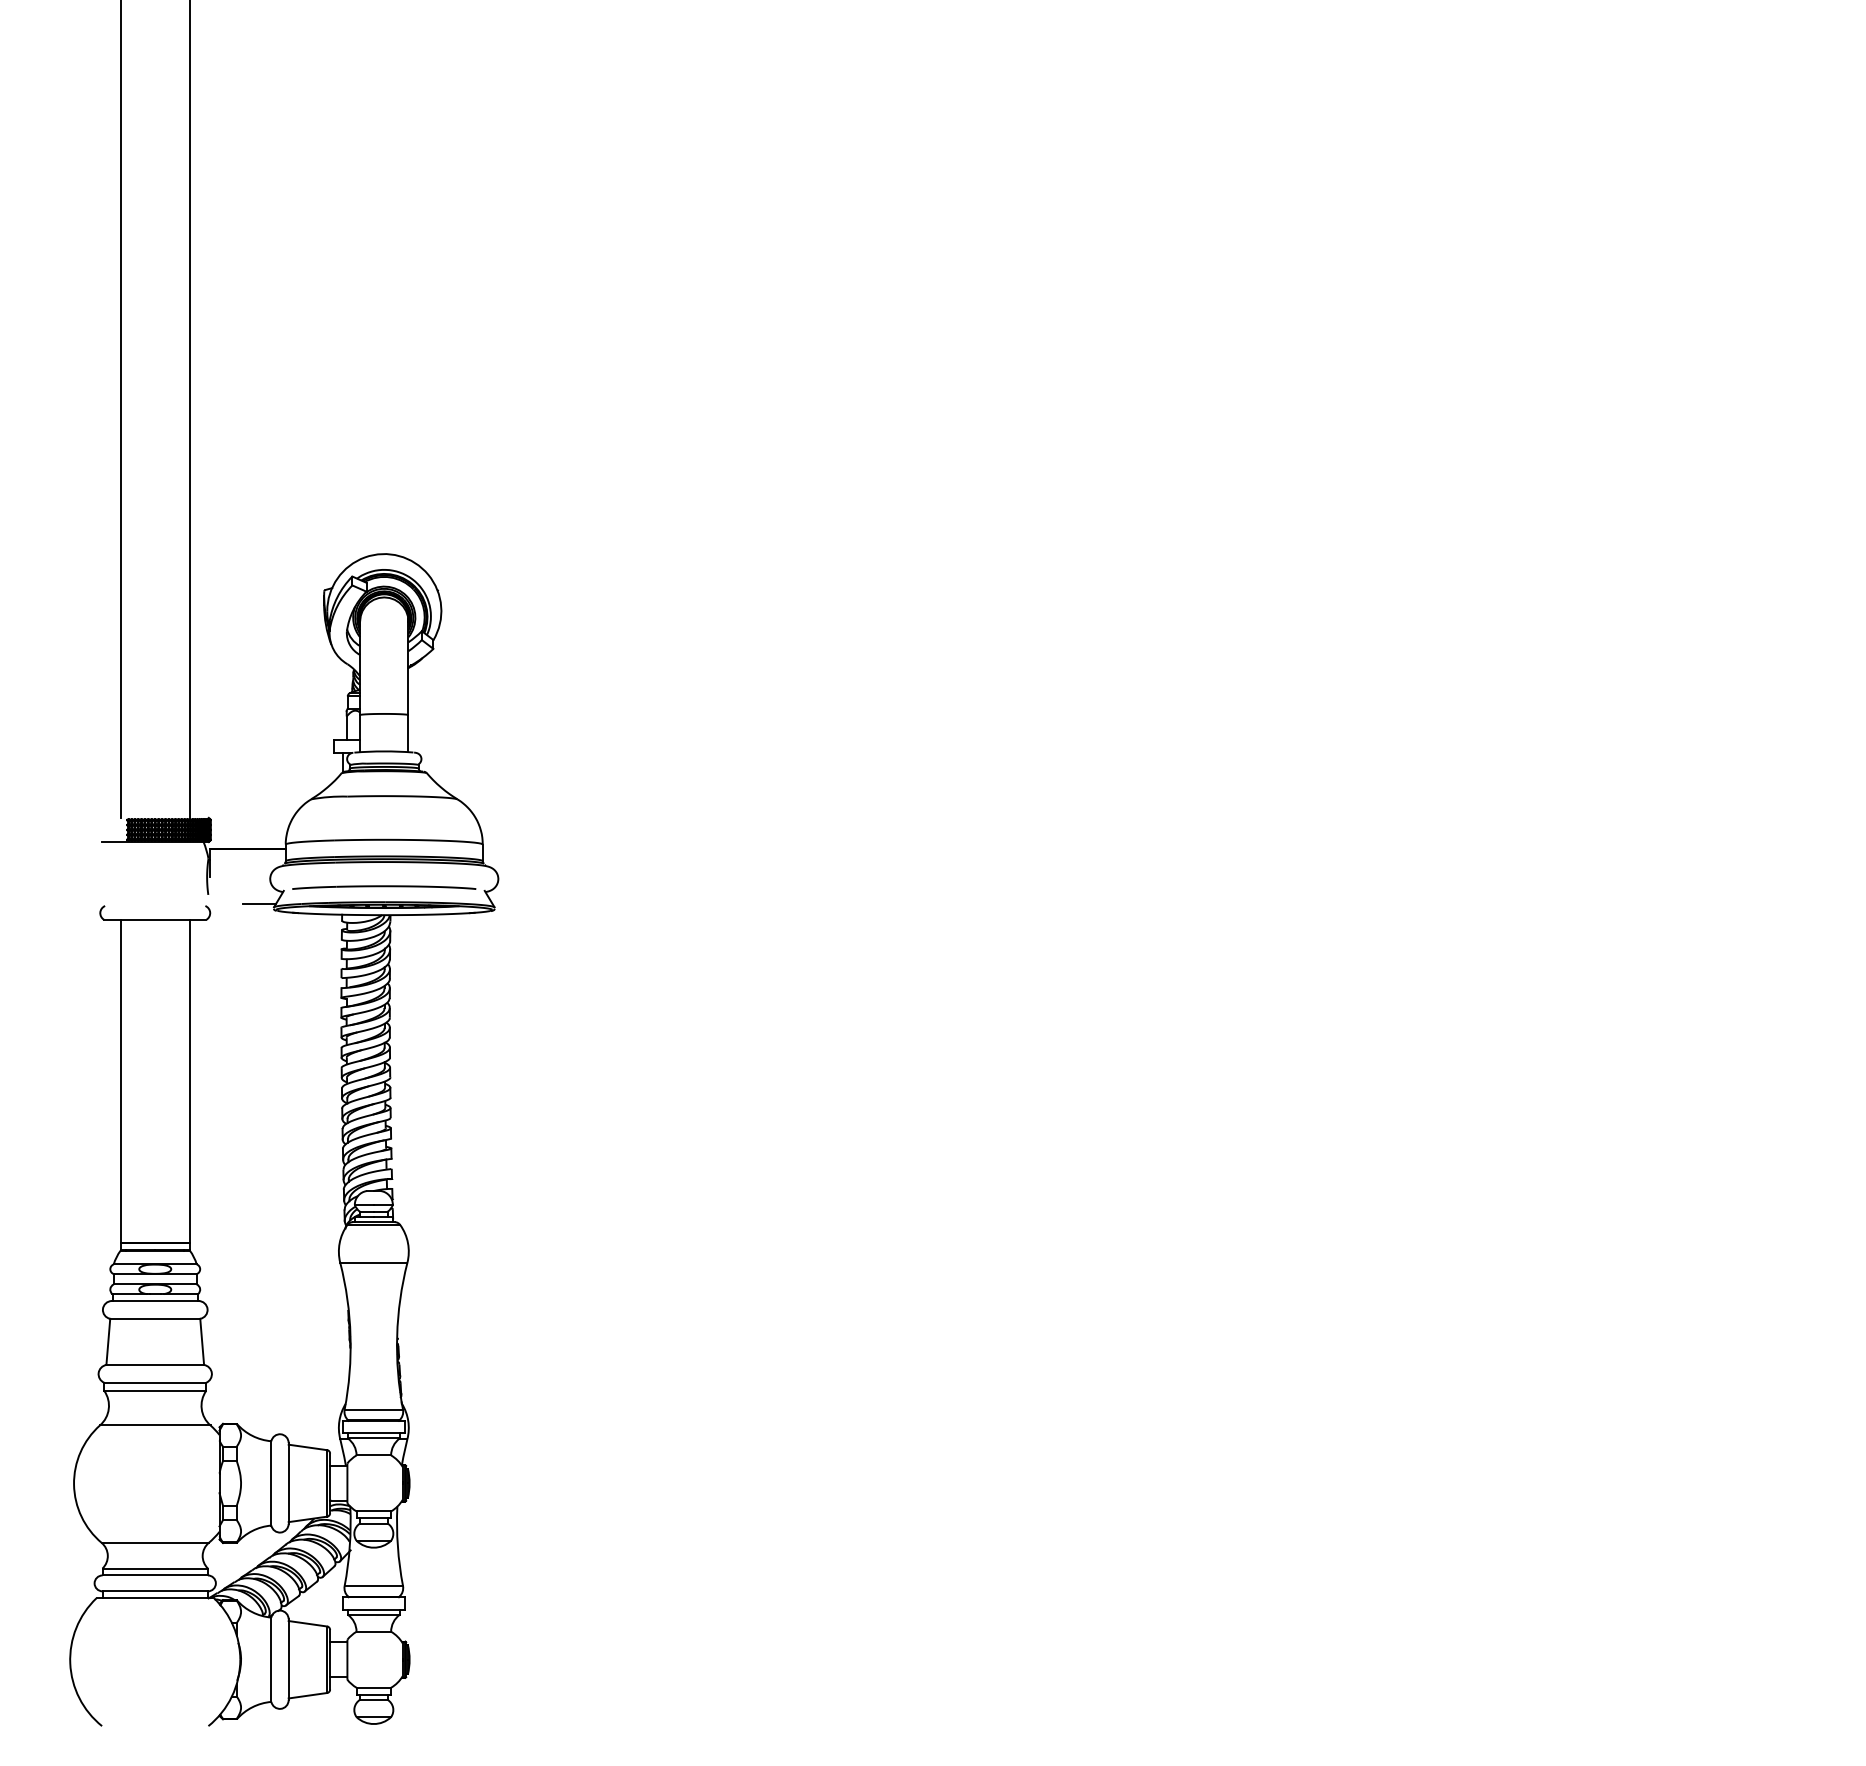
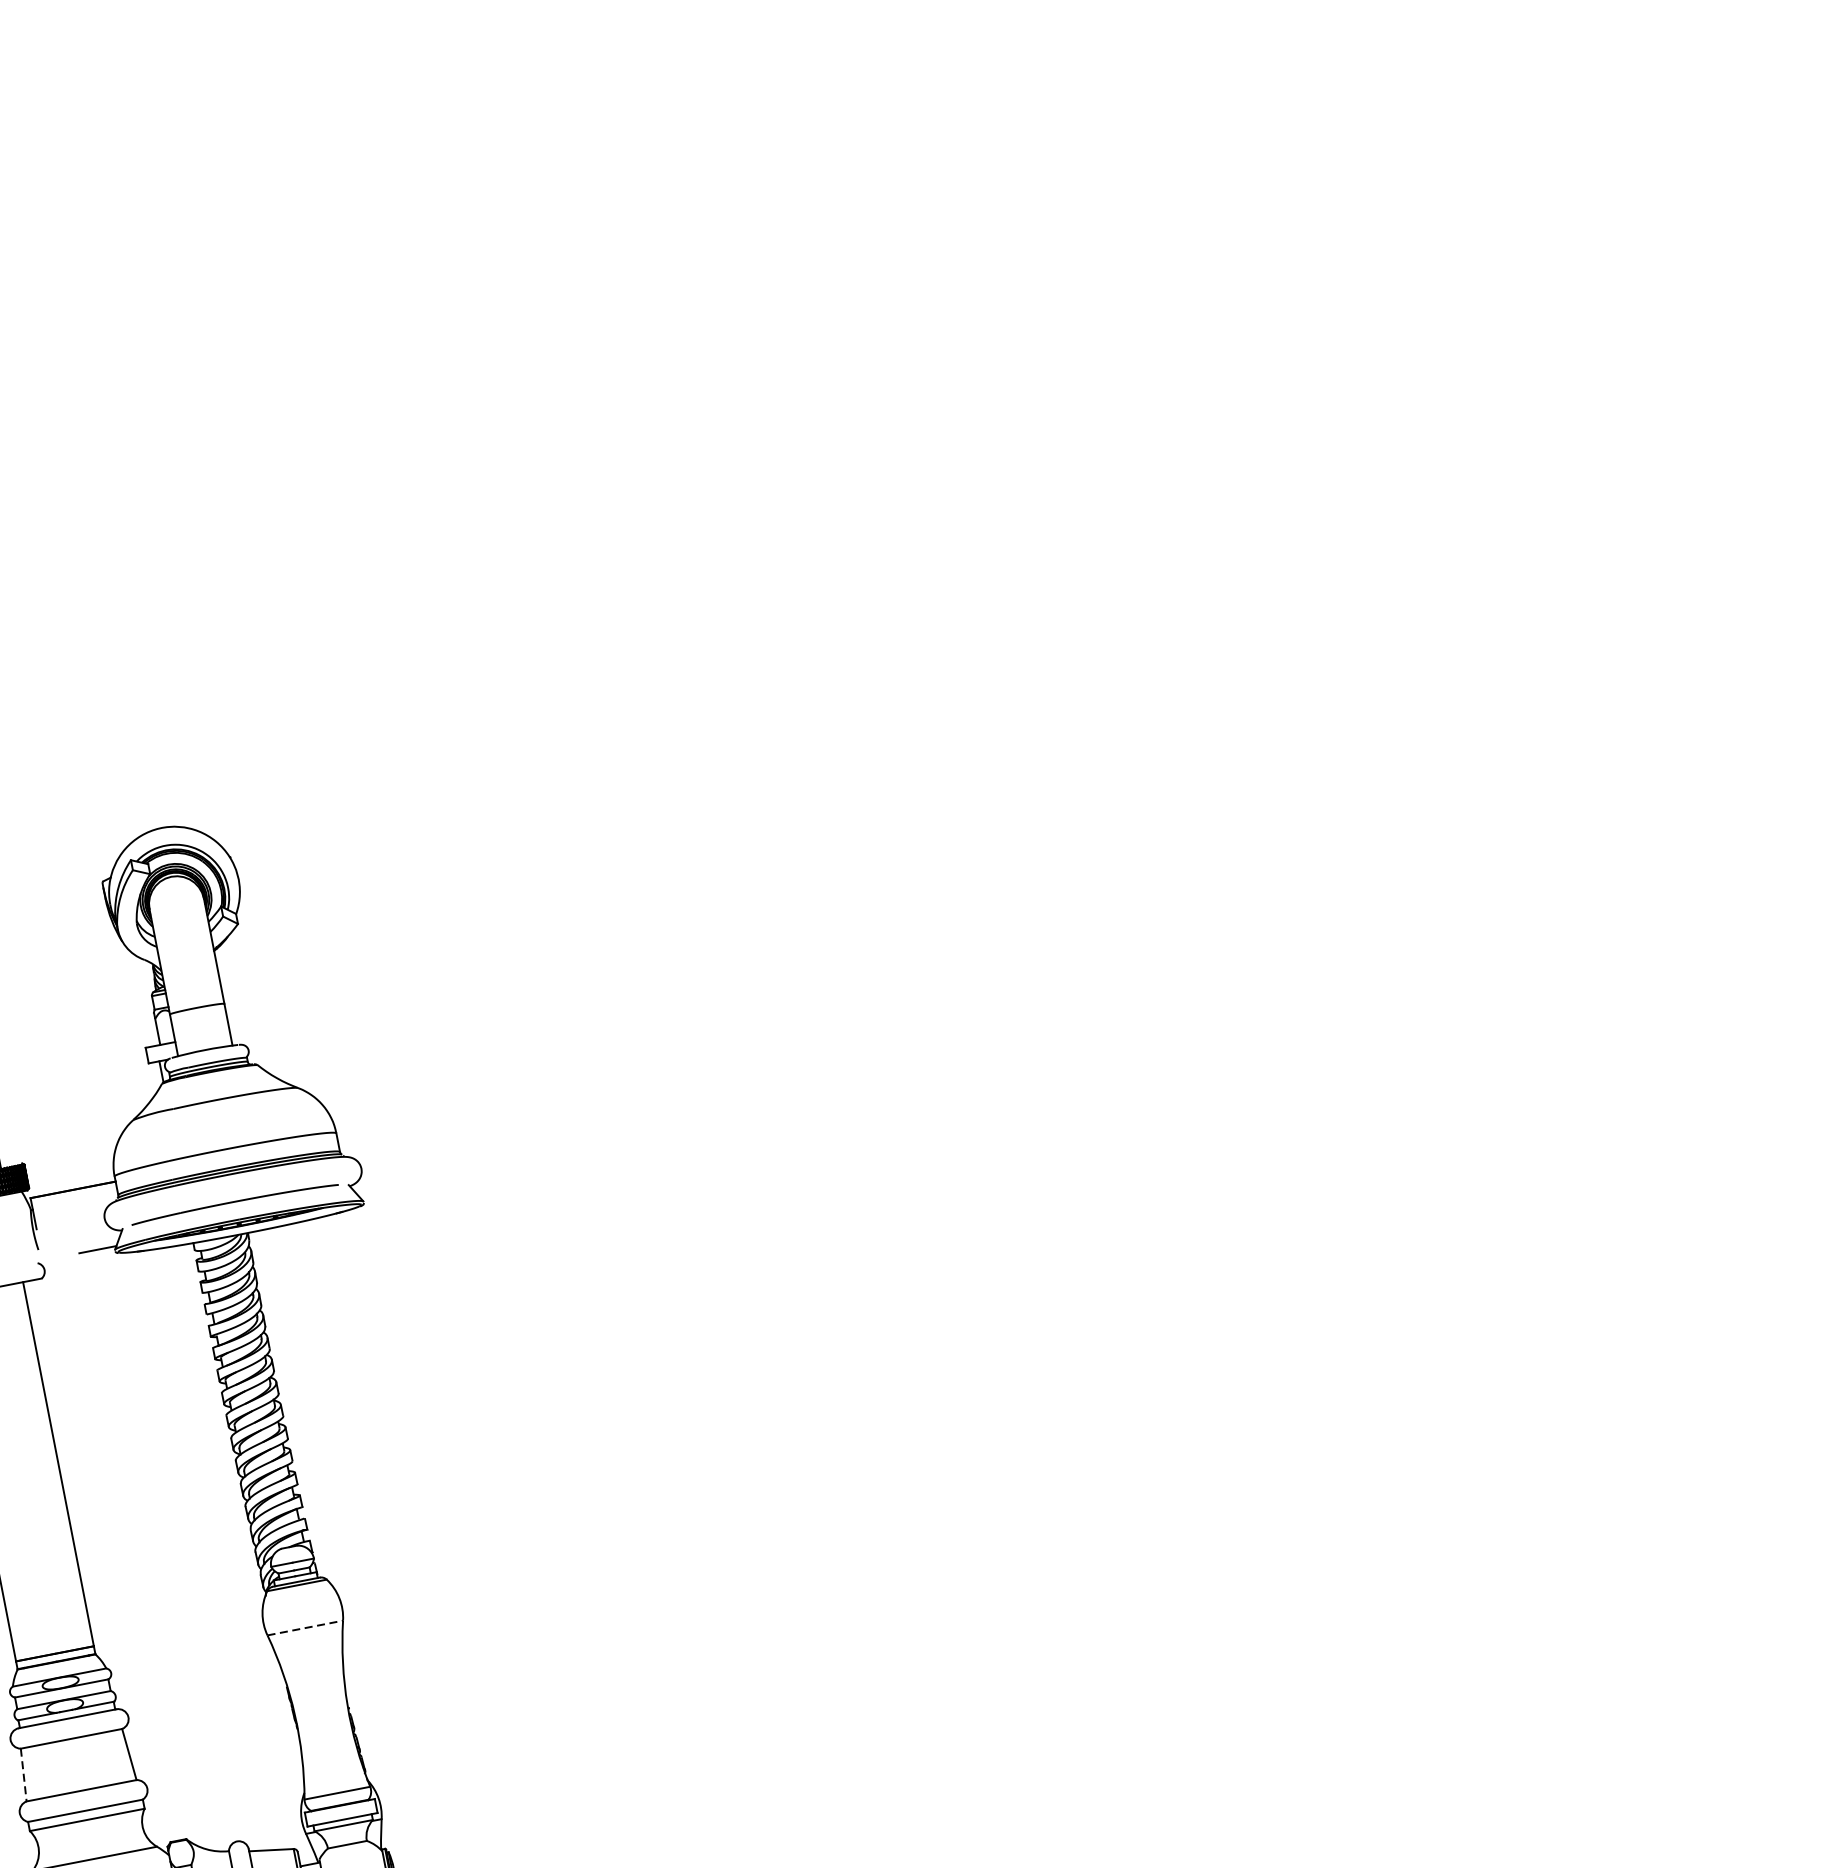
line: (373, 1262) -> (304, 1627), solid -> dashed
line: (108, 1342) -> (24, 1775), solid -> dashed

